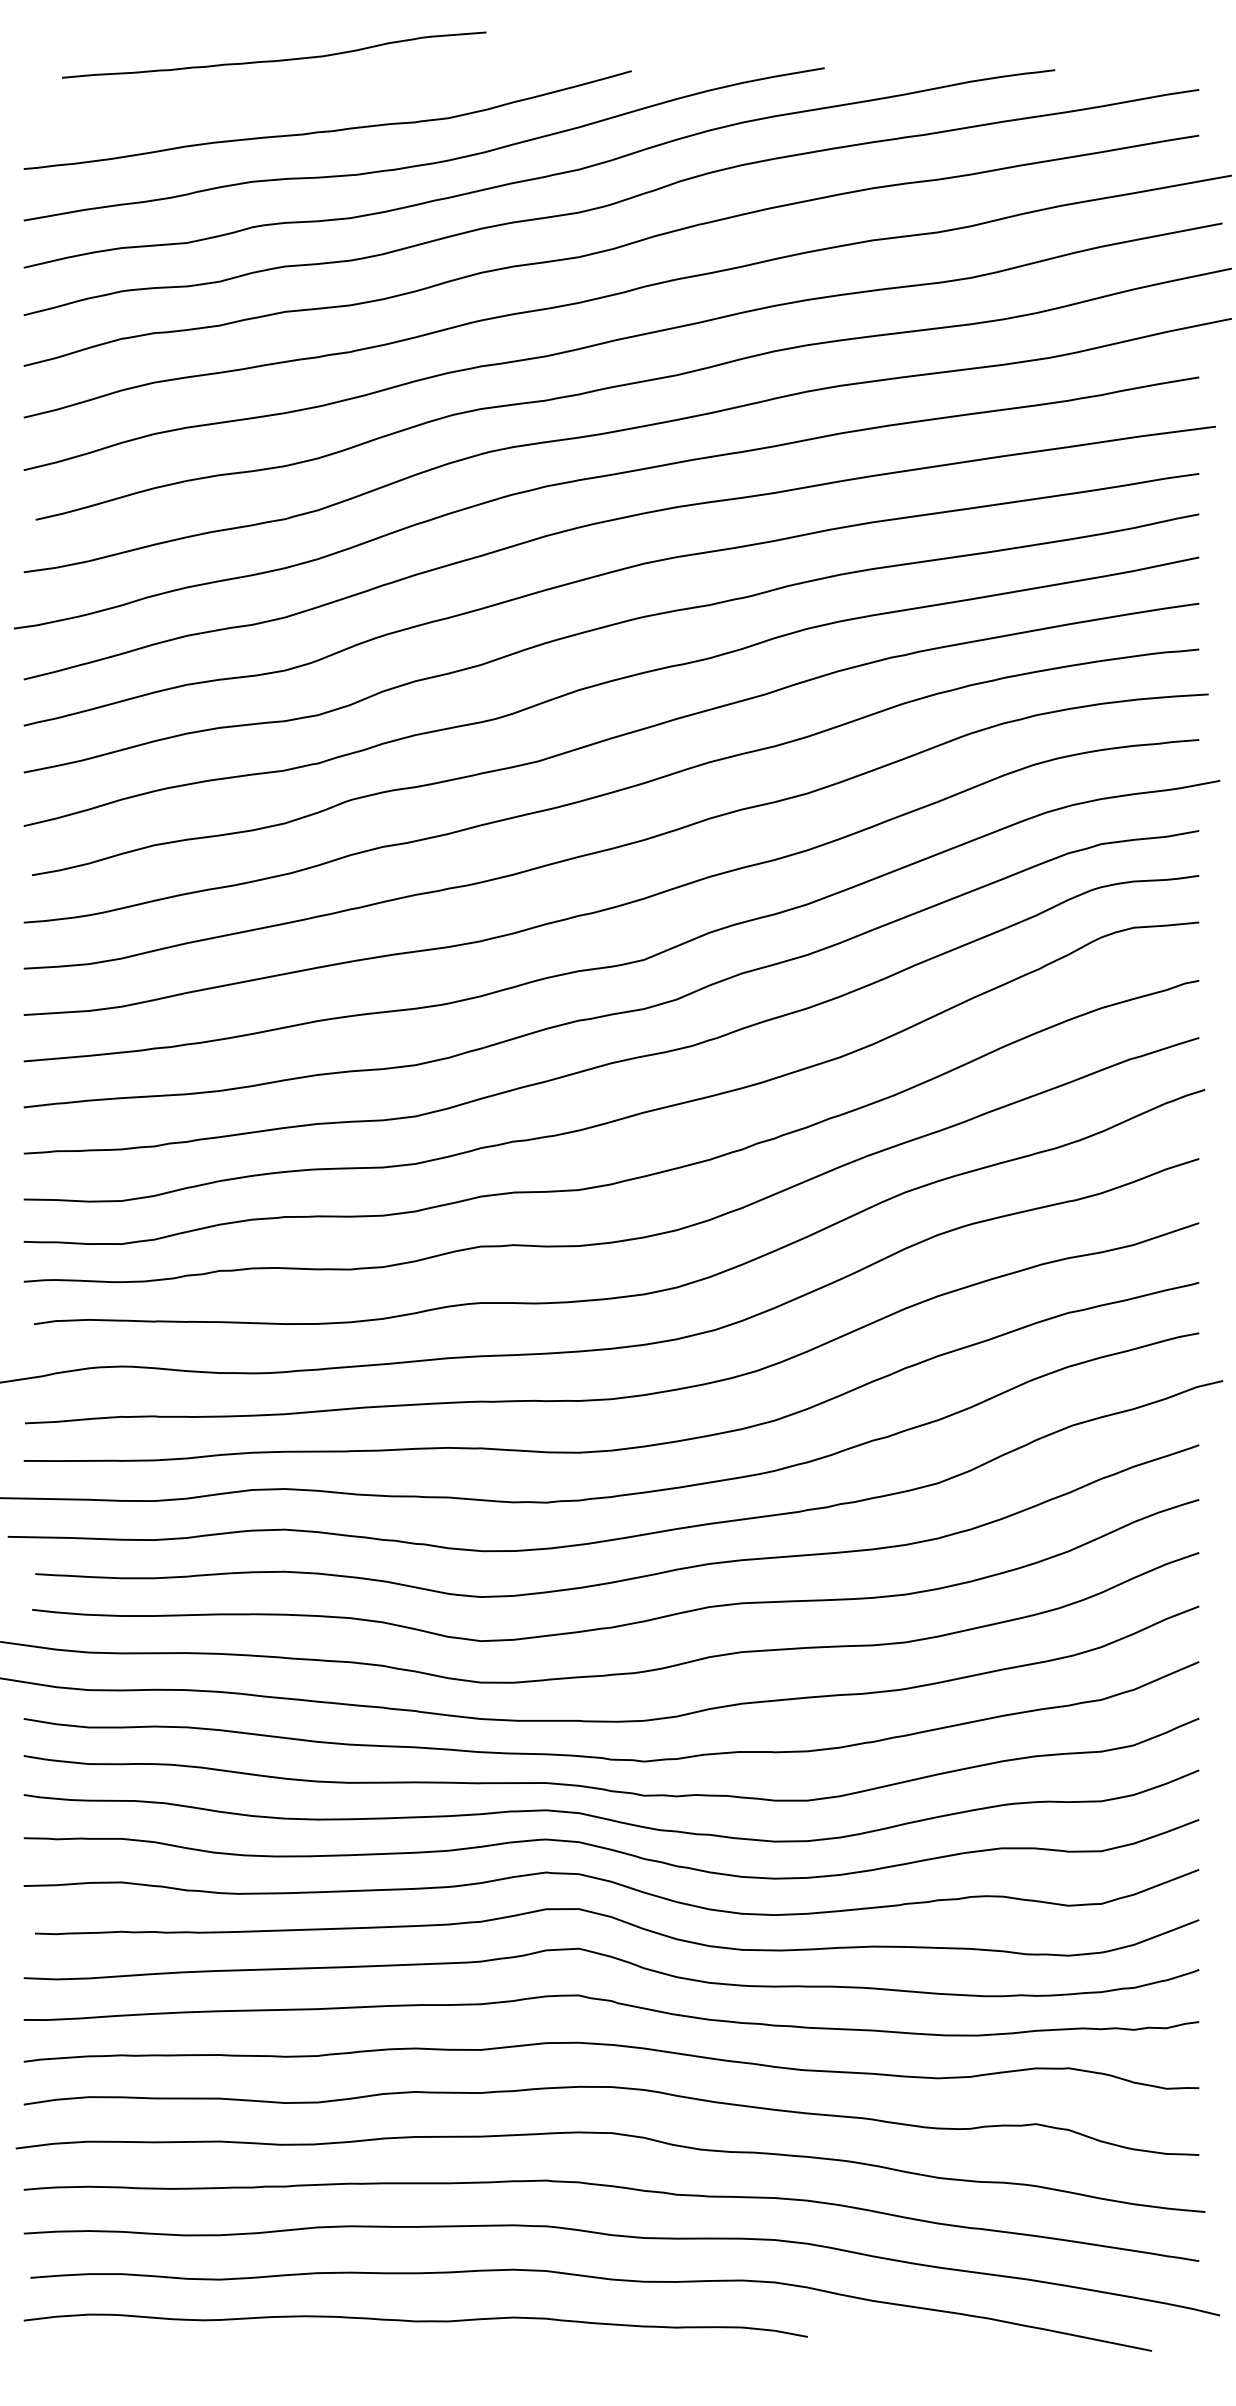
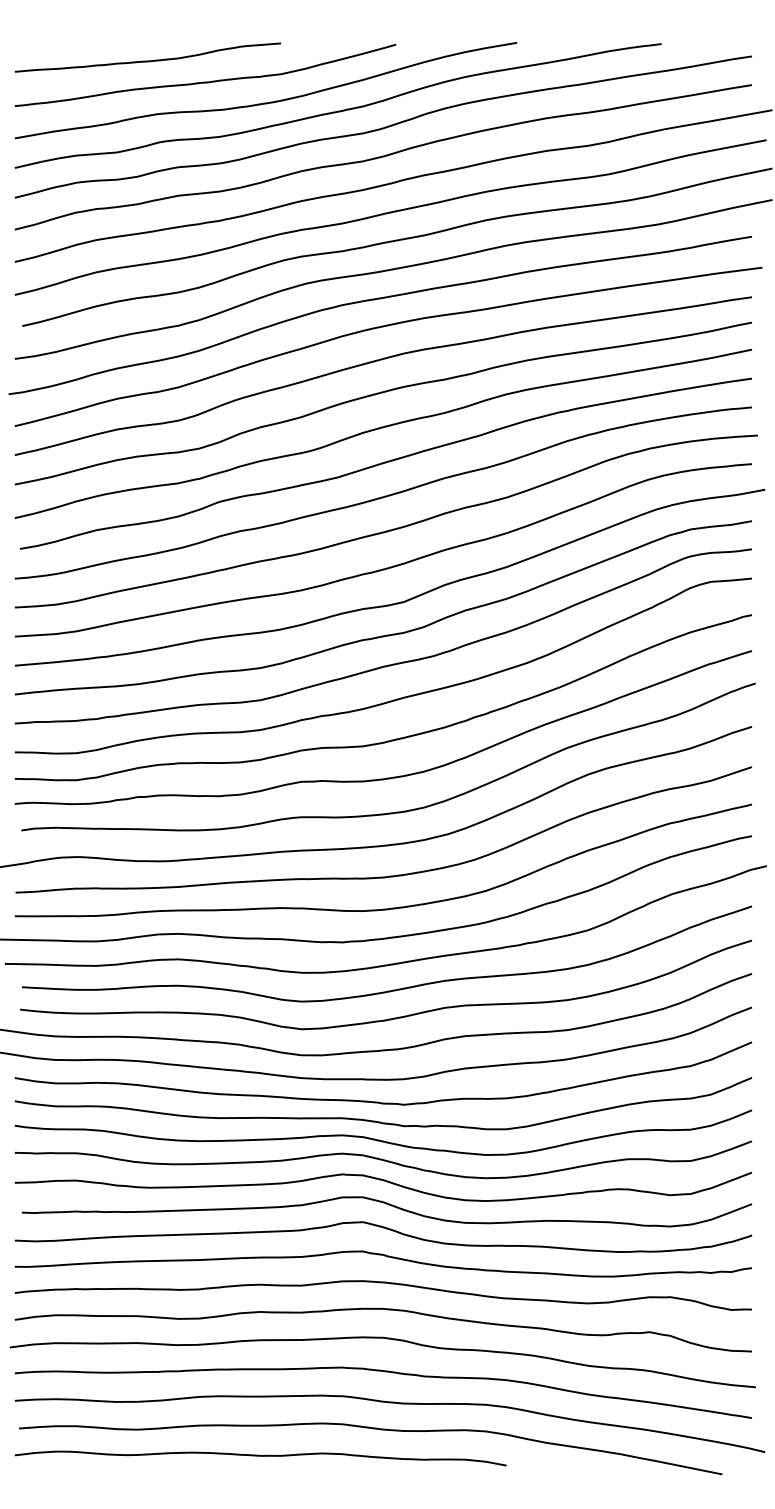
curve: (273, 59) -> (147, 60), moved

